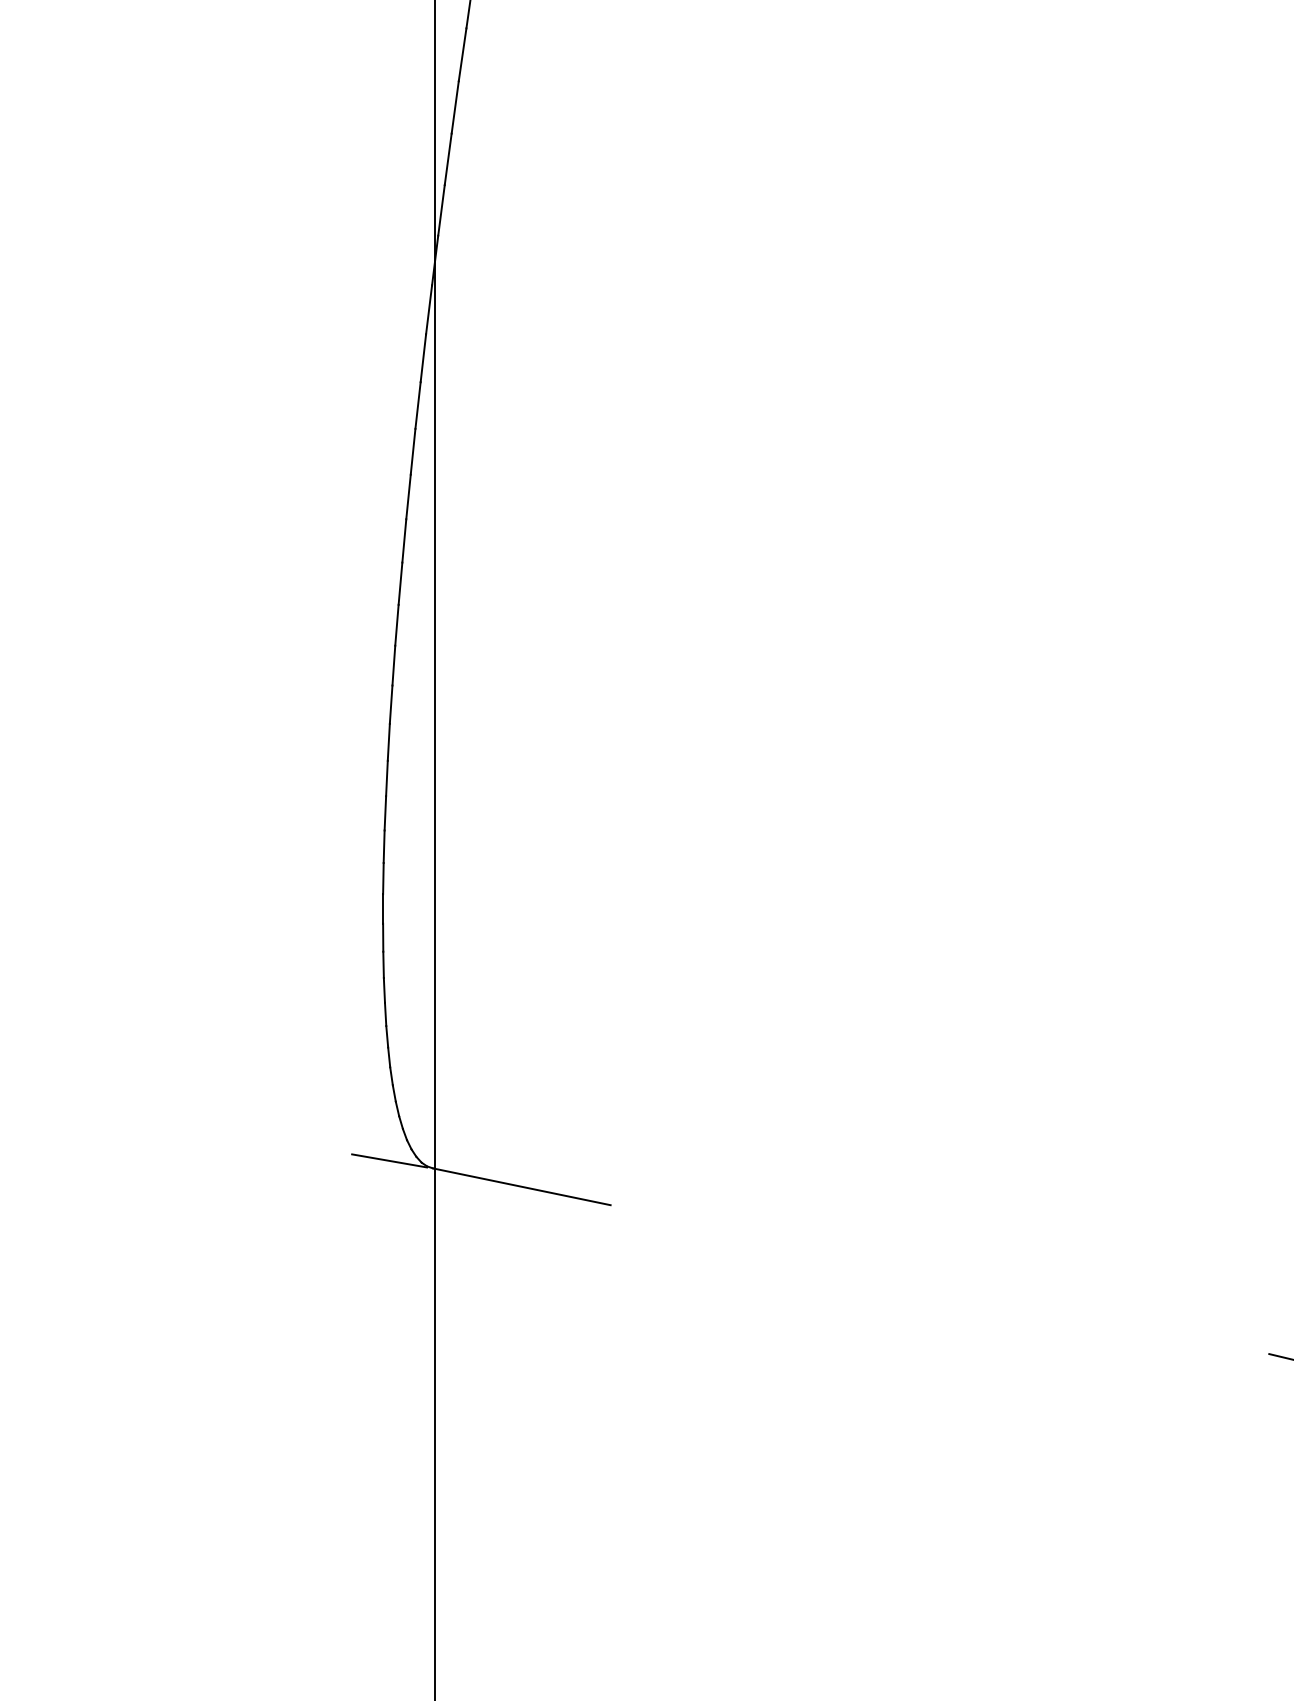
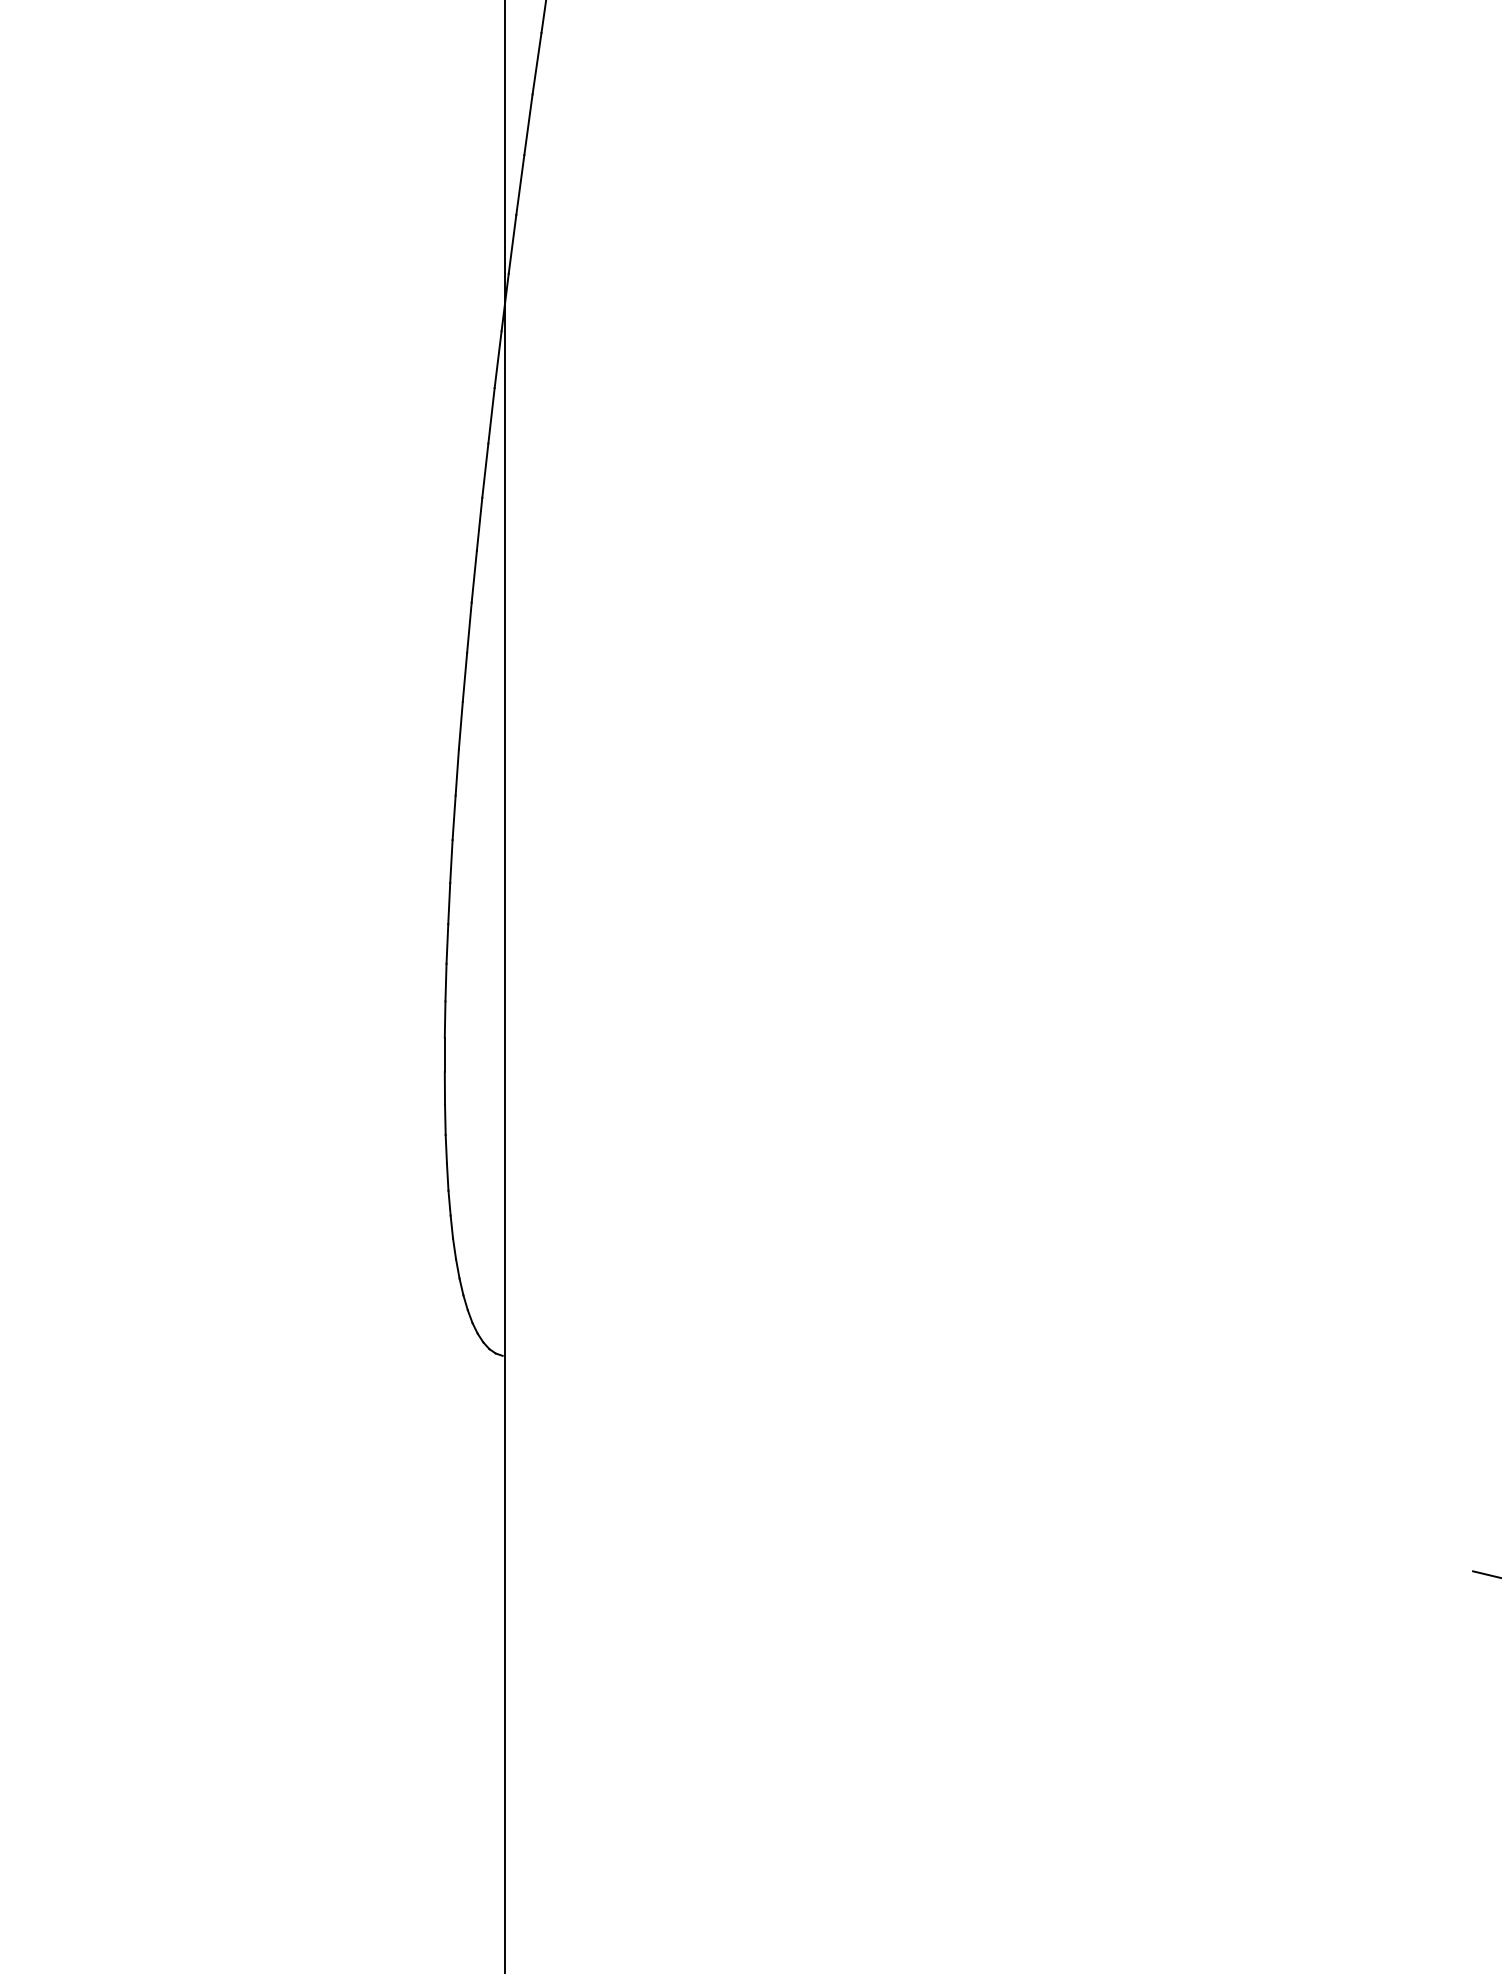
line: (388, 1160) -> (451, 1346), removed
line: (521, 1186) -> (605, 1376), removed

